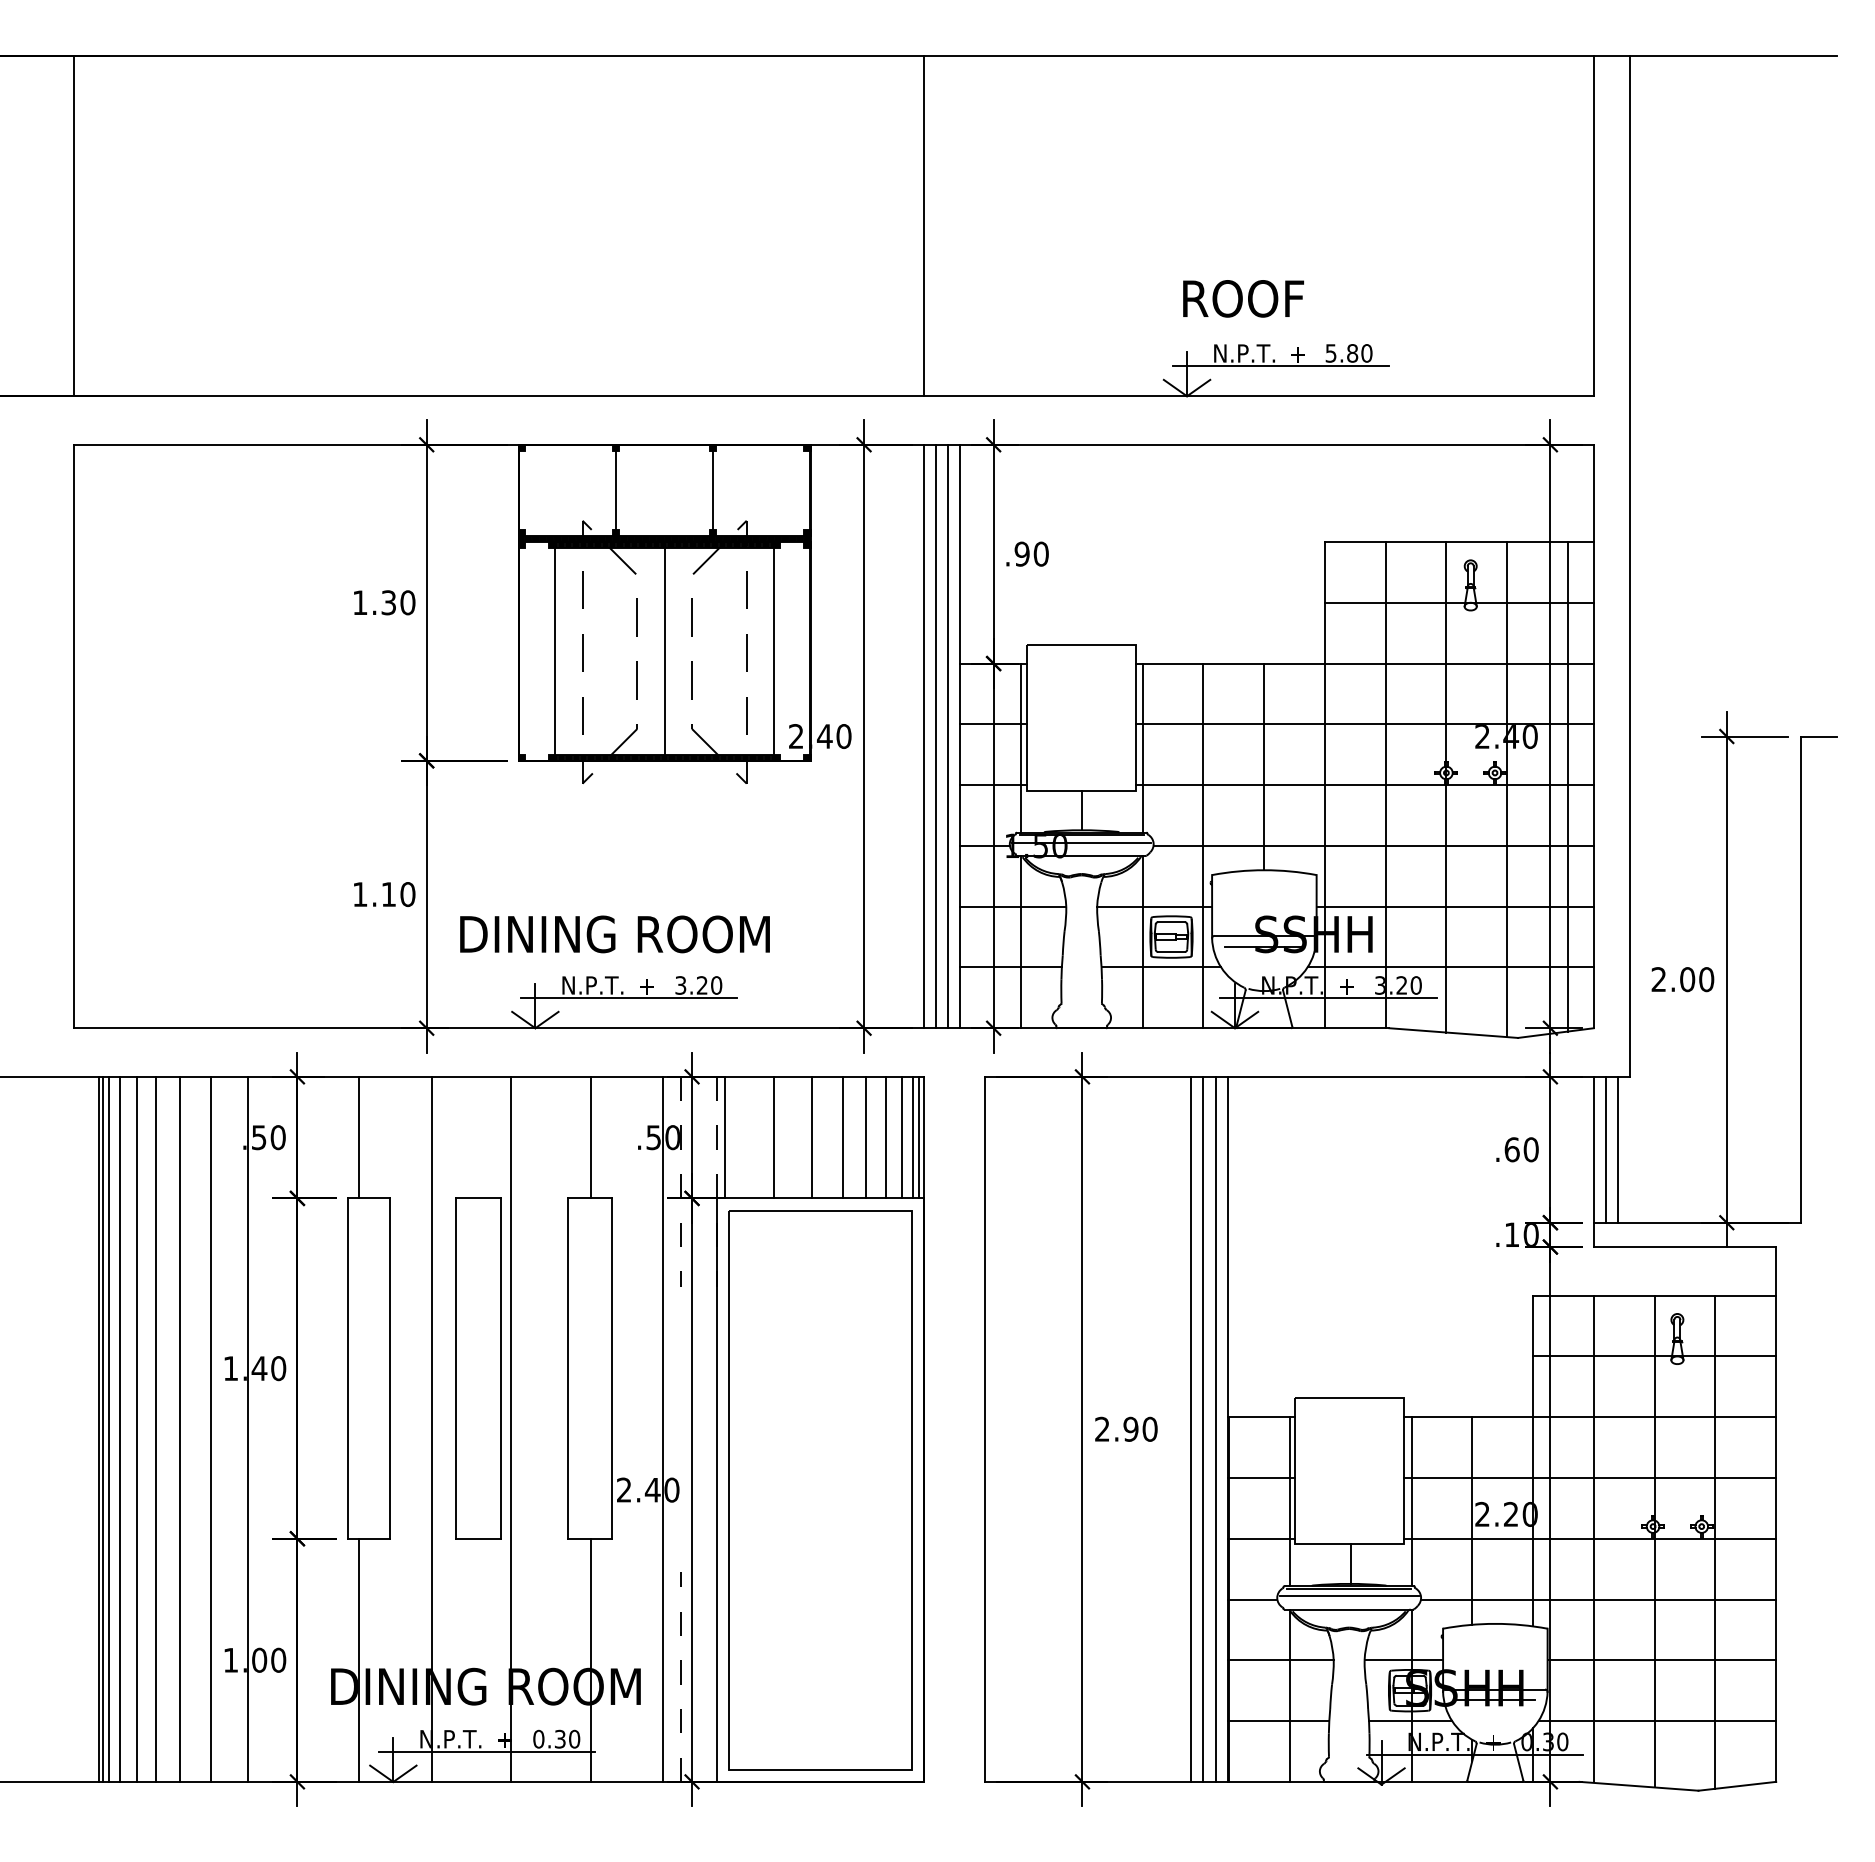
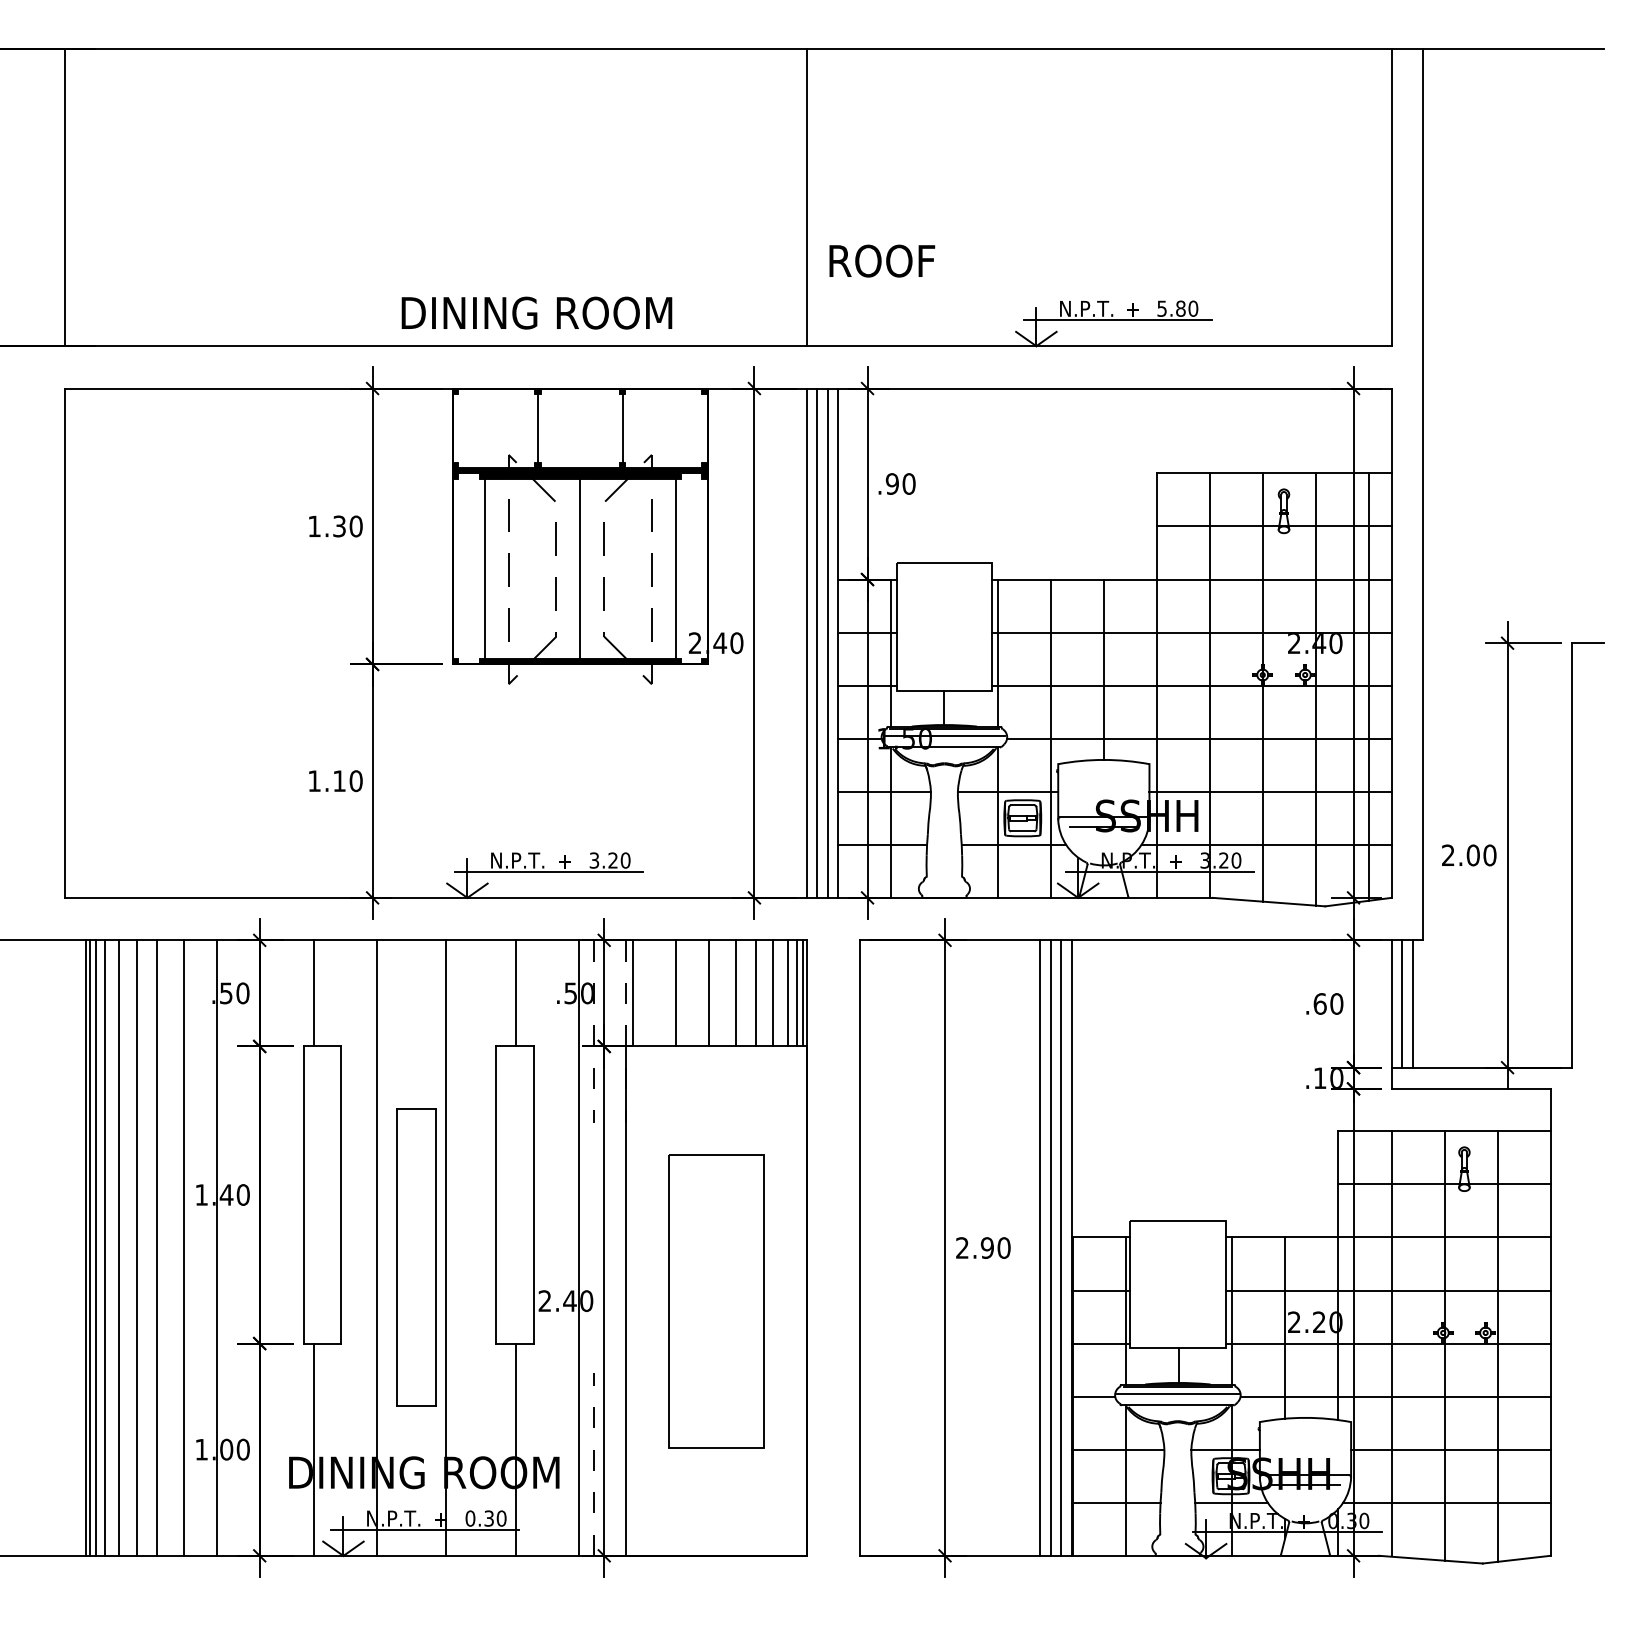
text: (1243, 298) -> (882, 260), moved
text: (614, 934) -> (536, 313), moved
part: (478, 1368) -> (416, 1257), moved
part: (820, 1490) -> (716, 1301), size x0.6

